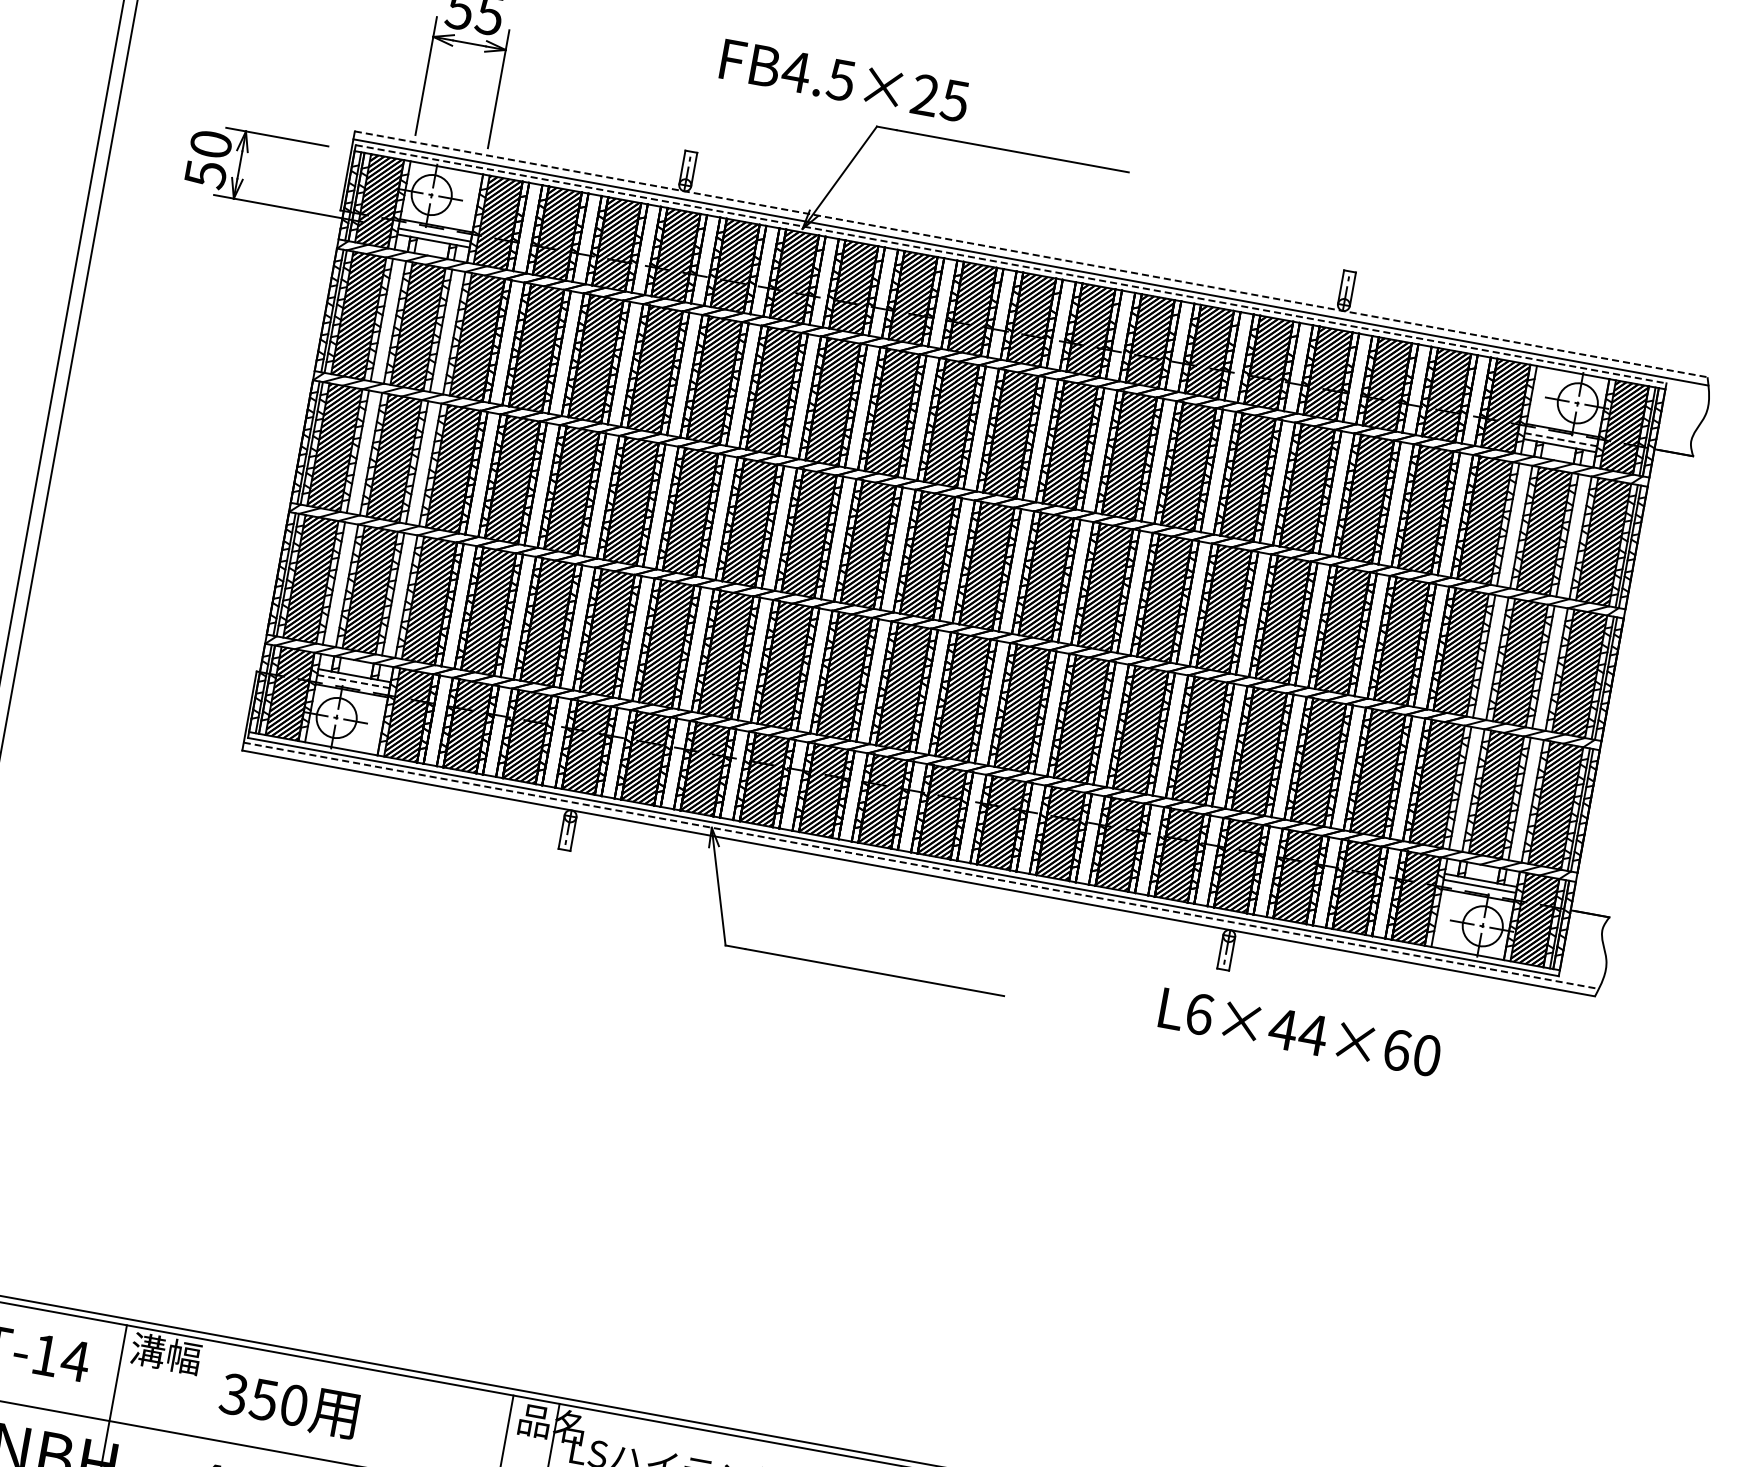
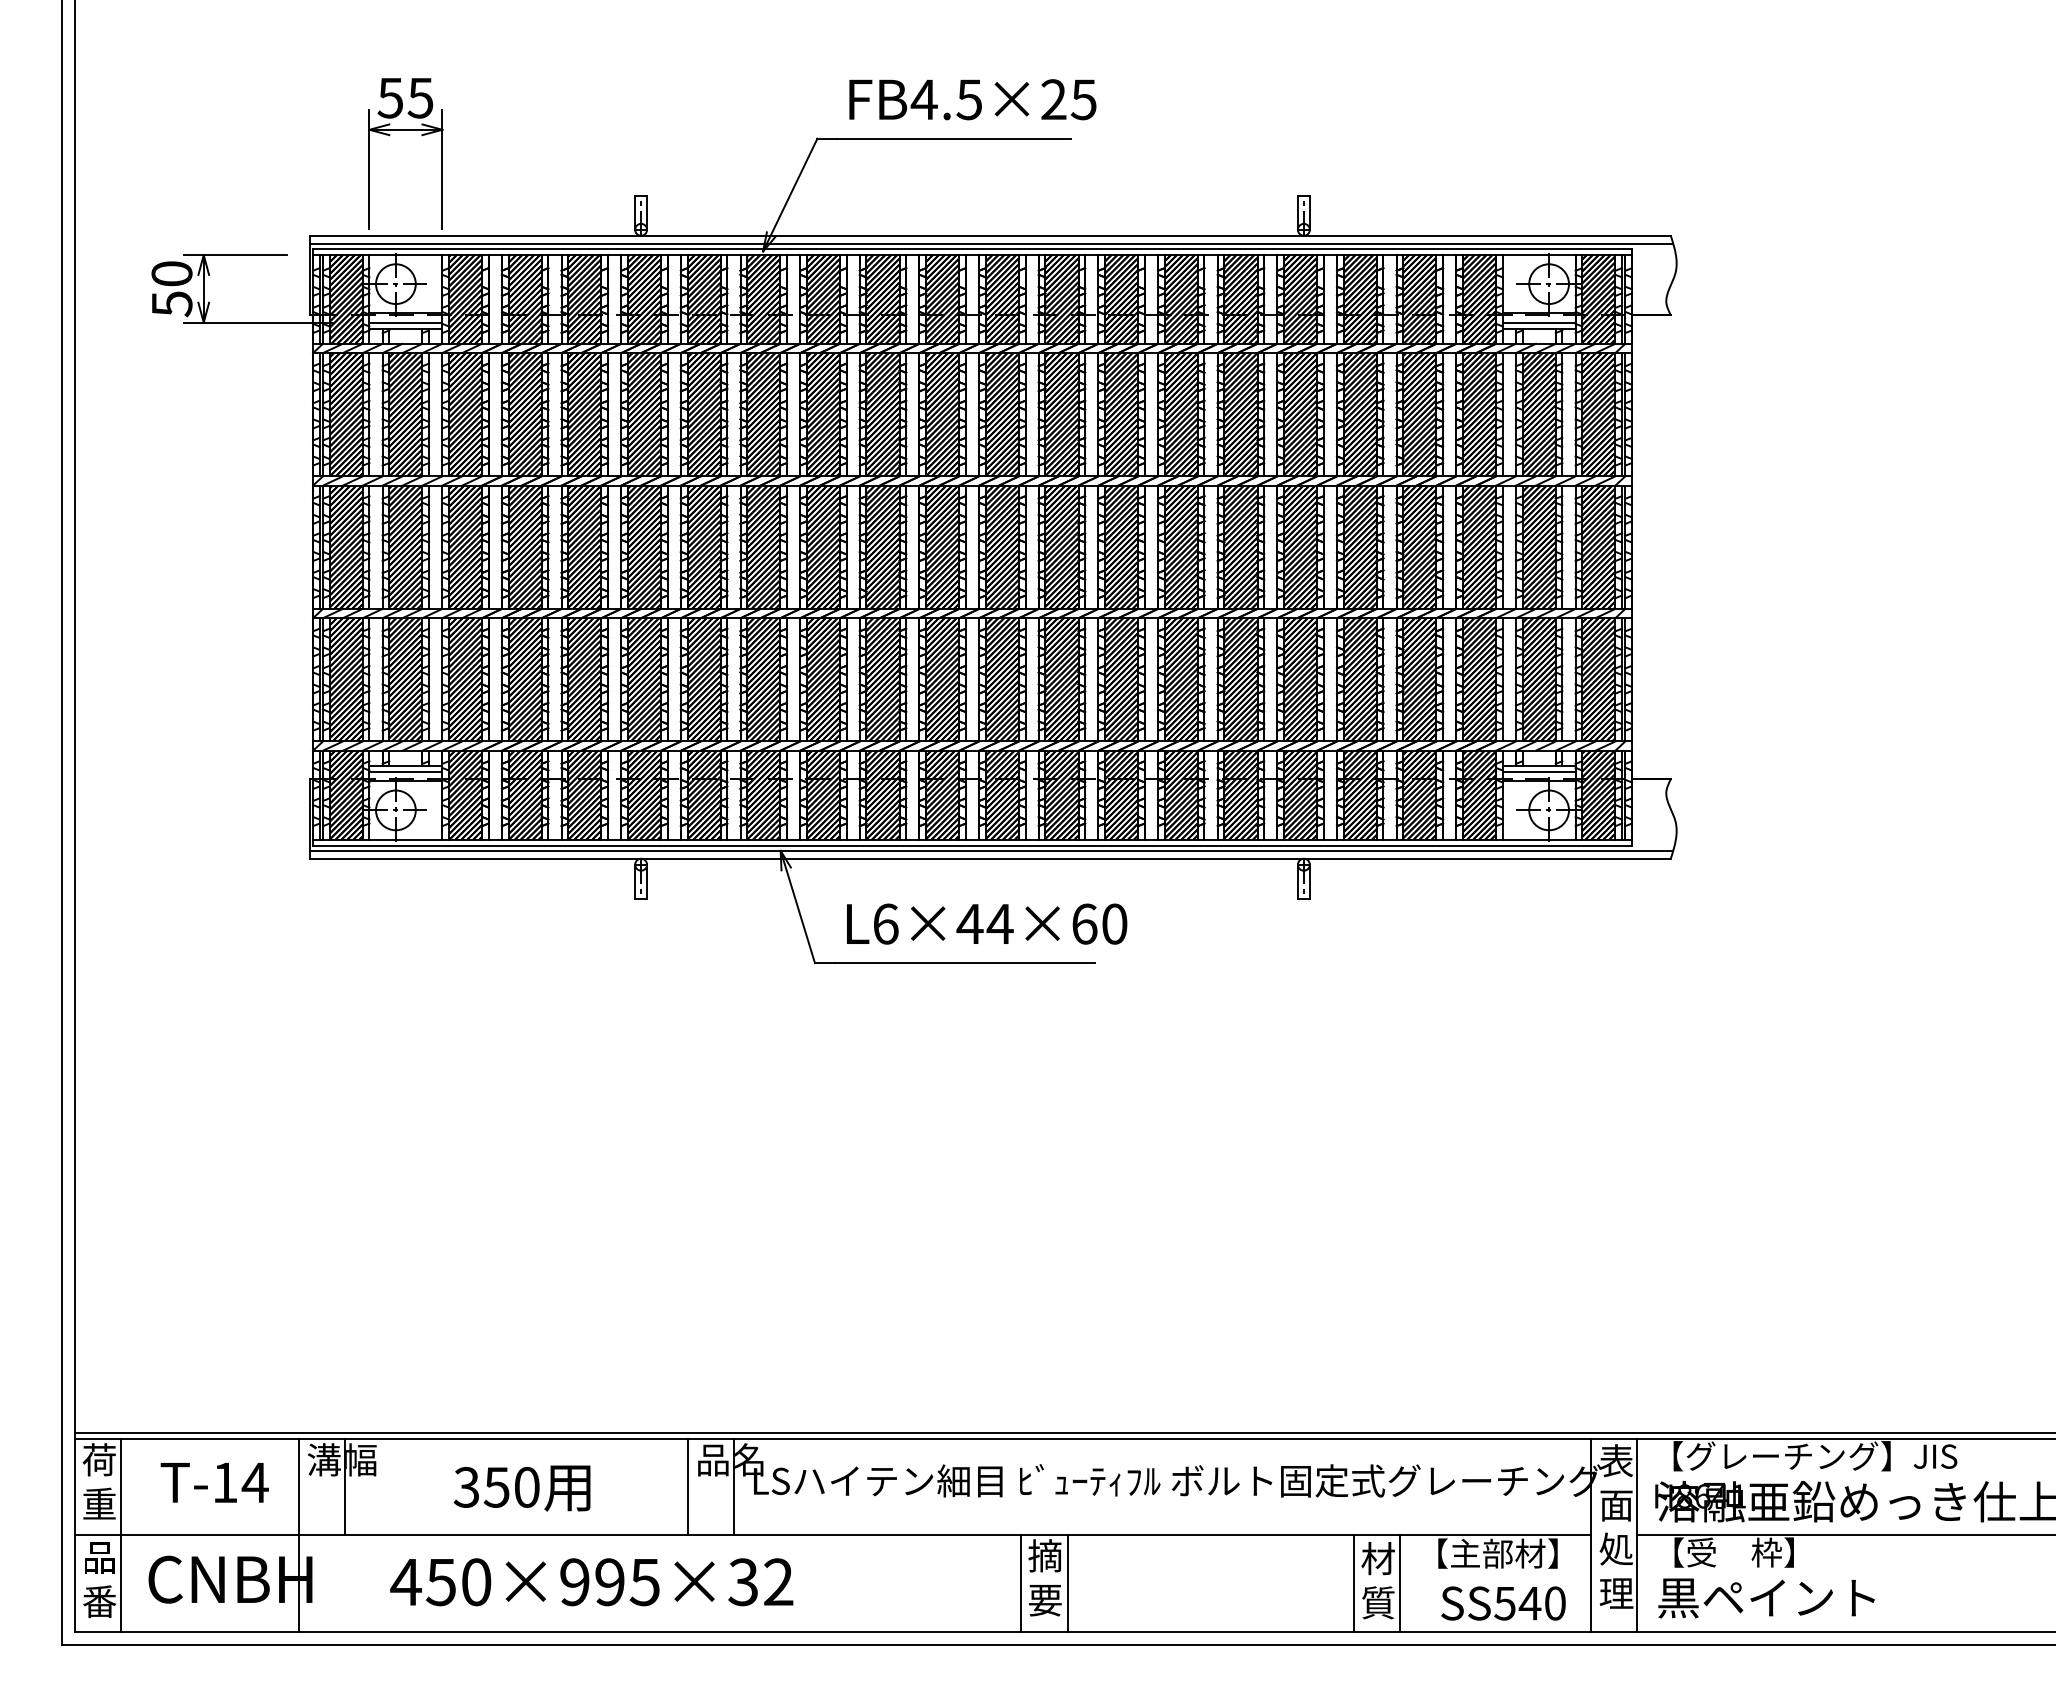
text: (844, 80) -> (972, 99), moved
line: (1031, 254) -> (990, 235), dashed -> solid
line: (1012, 264) -> (973, 249), dashed -> solid
line: (1560, 439) -> (1538, 322), dashed -> solid
line: (354, 681) -> (406, 771), dashed -> solid
line: (921, 865) -> (991, 850), dashed -> solid
text: (1300, 1031) -> (987, 923), moved
line: (164, 1381) -> (345, 1487), added
text: (288, 1405) -> (521, 1488), moved

